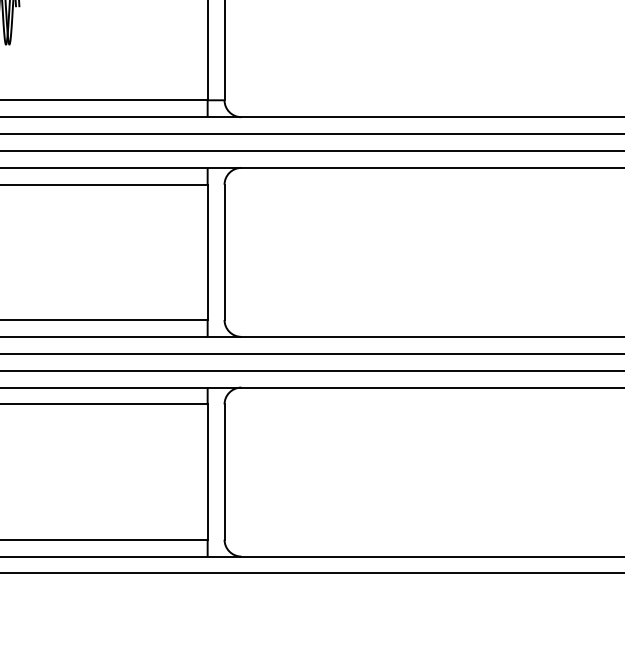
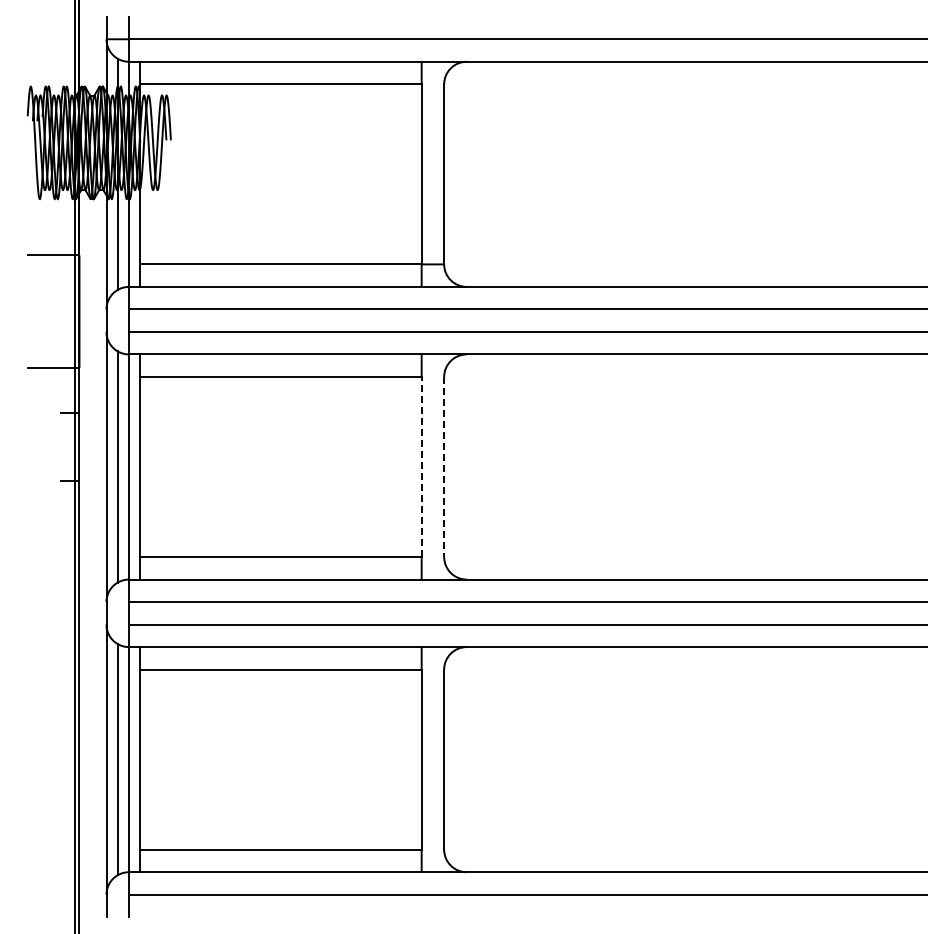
line: (207, 252) -> (421, 466), solid -> dashed
line: (224, 252) -> (444, 467), solid -> dashed

